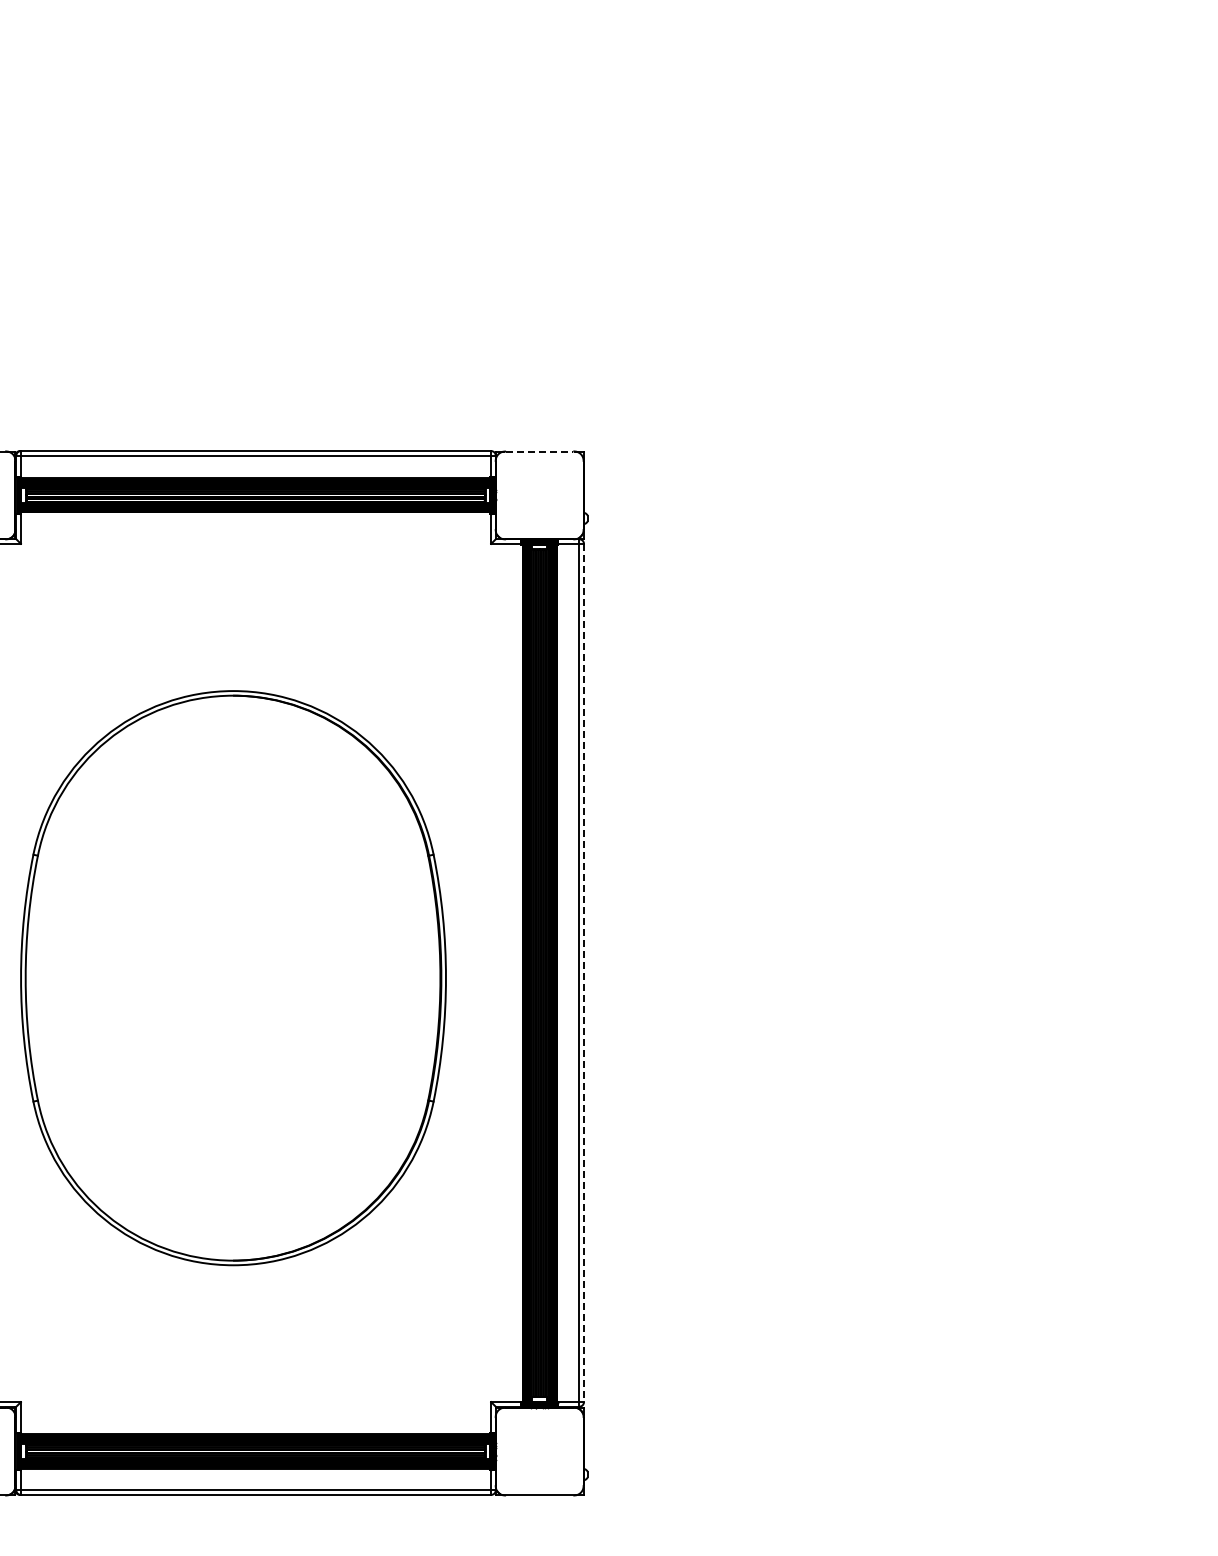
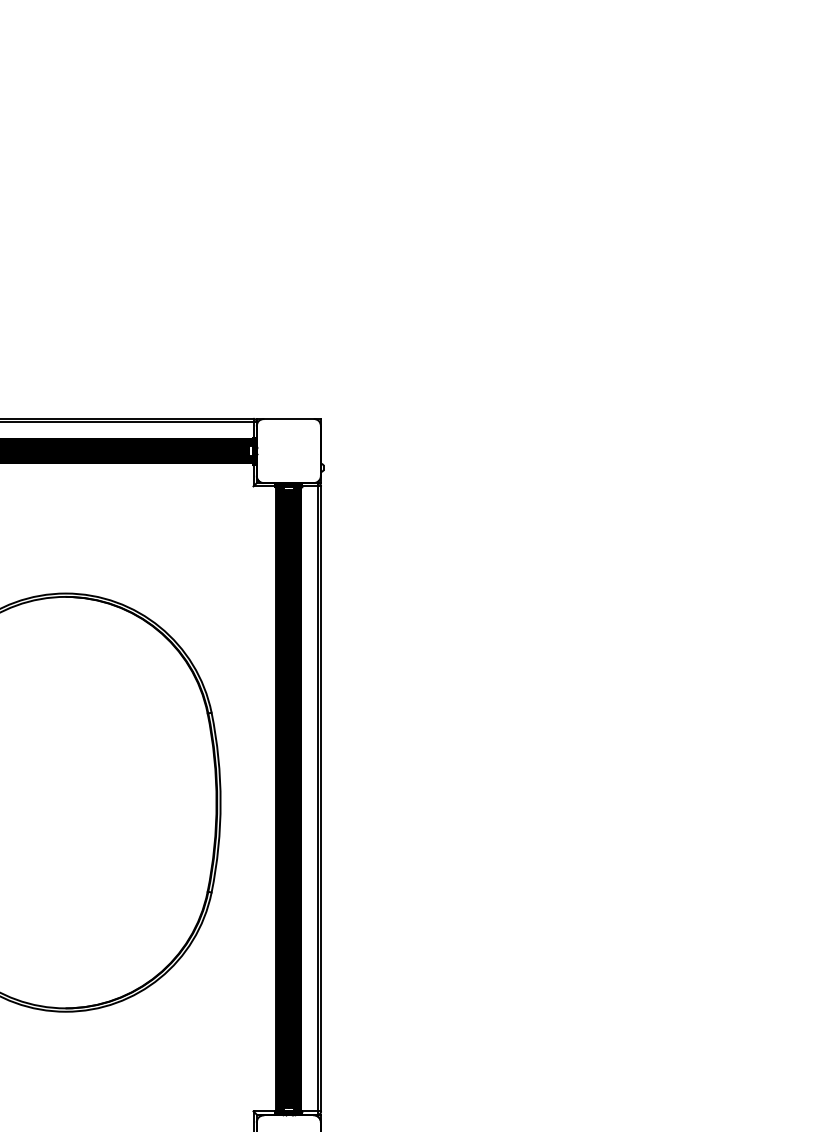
line: (539, 451) -> (288, 419), dashed -> solid
line: (584, 973) -> (321, 799), dashed -> solid

